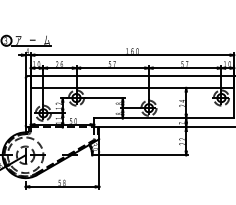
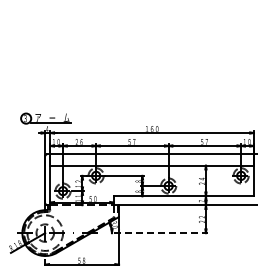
line: (140, 155) -> (160, 233), solid -> dashed

